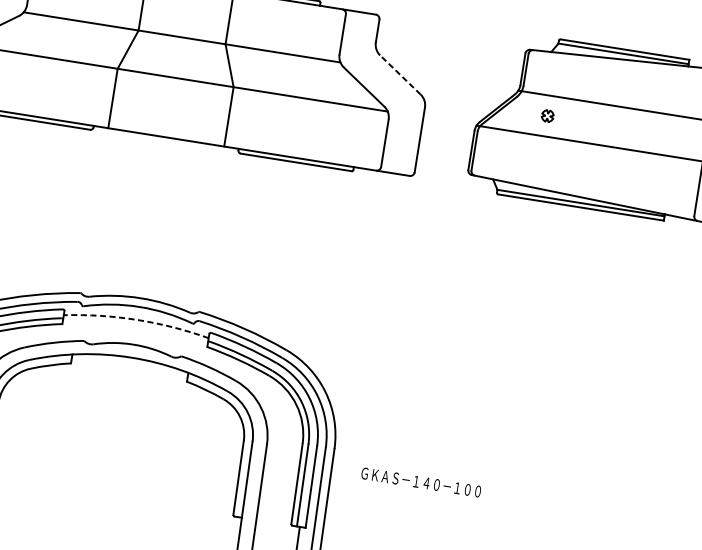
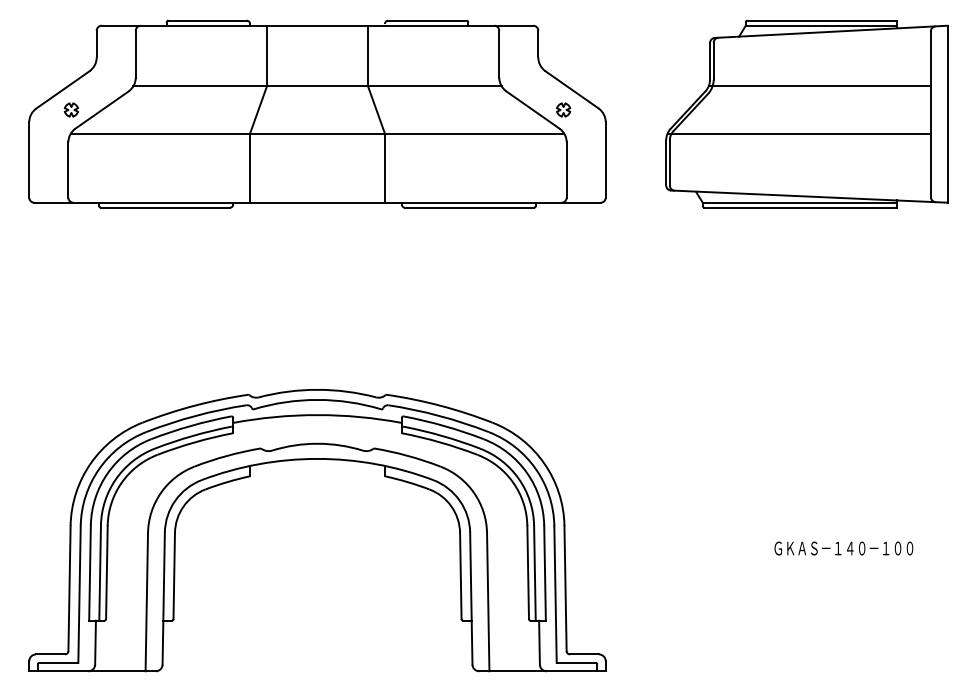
line: (400, 74) -> (571, 89), dashed -> solid
part: (547, 115) -> (563, 109), moved
arc: (137, 320) -> (317, 415), dashed -> solid
text: (420, 482) -> (843, 548), moved

